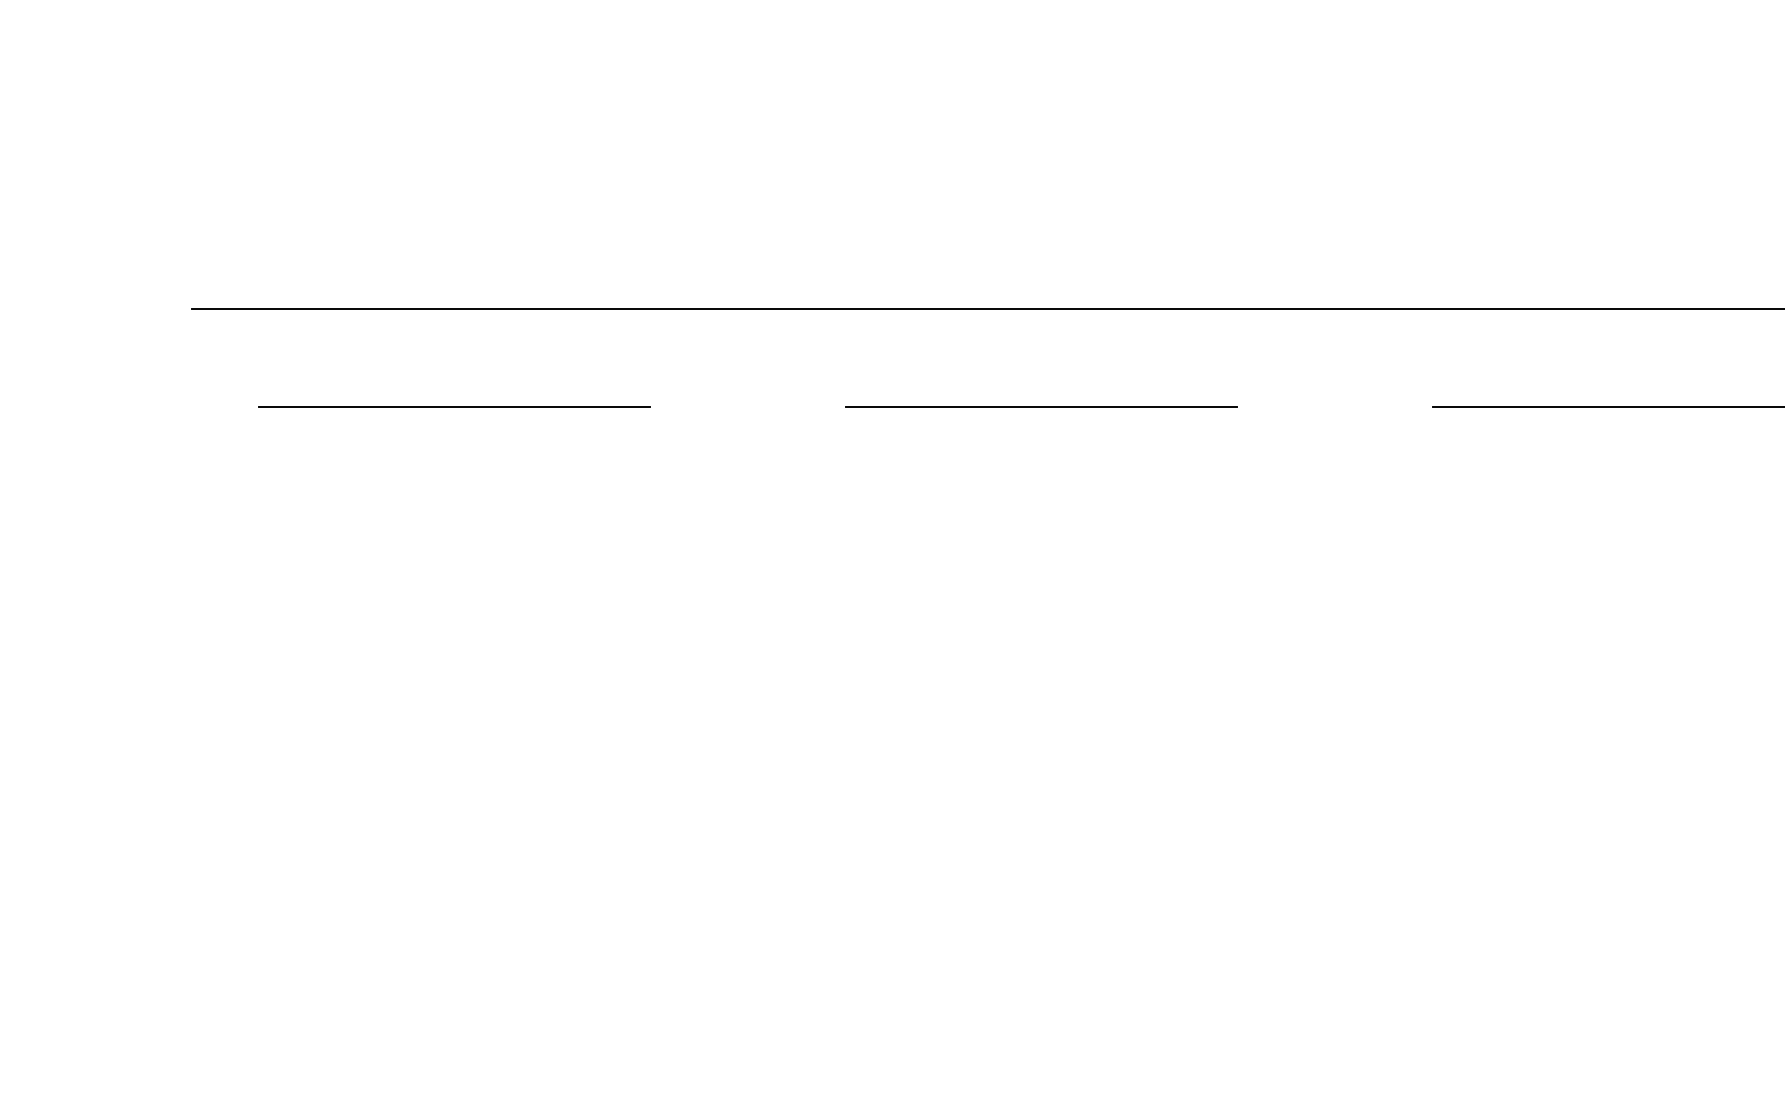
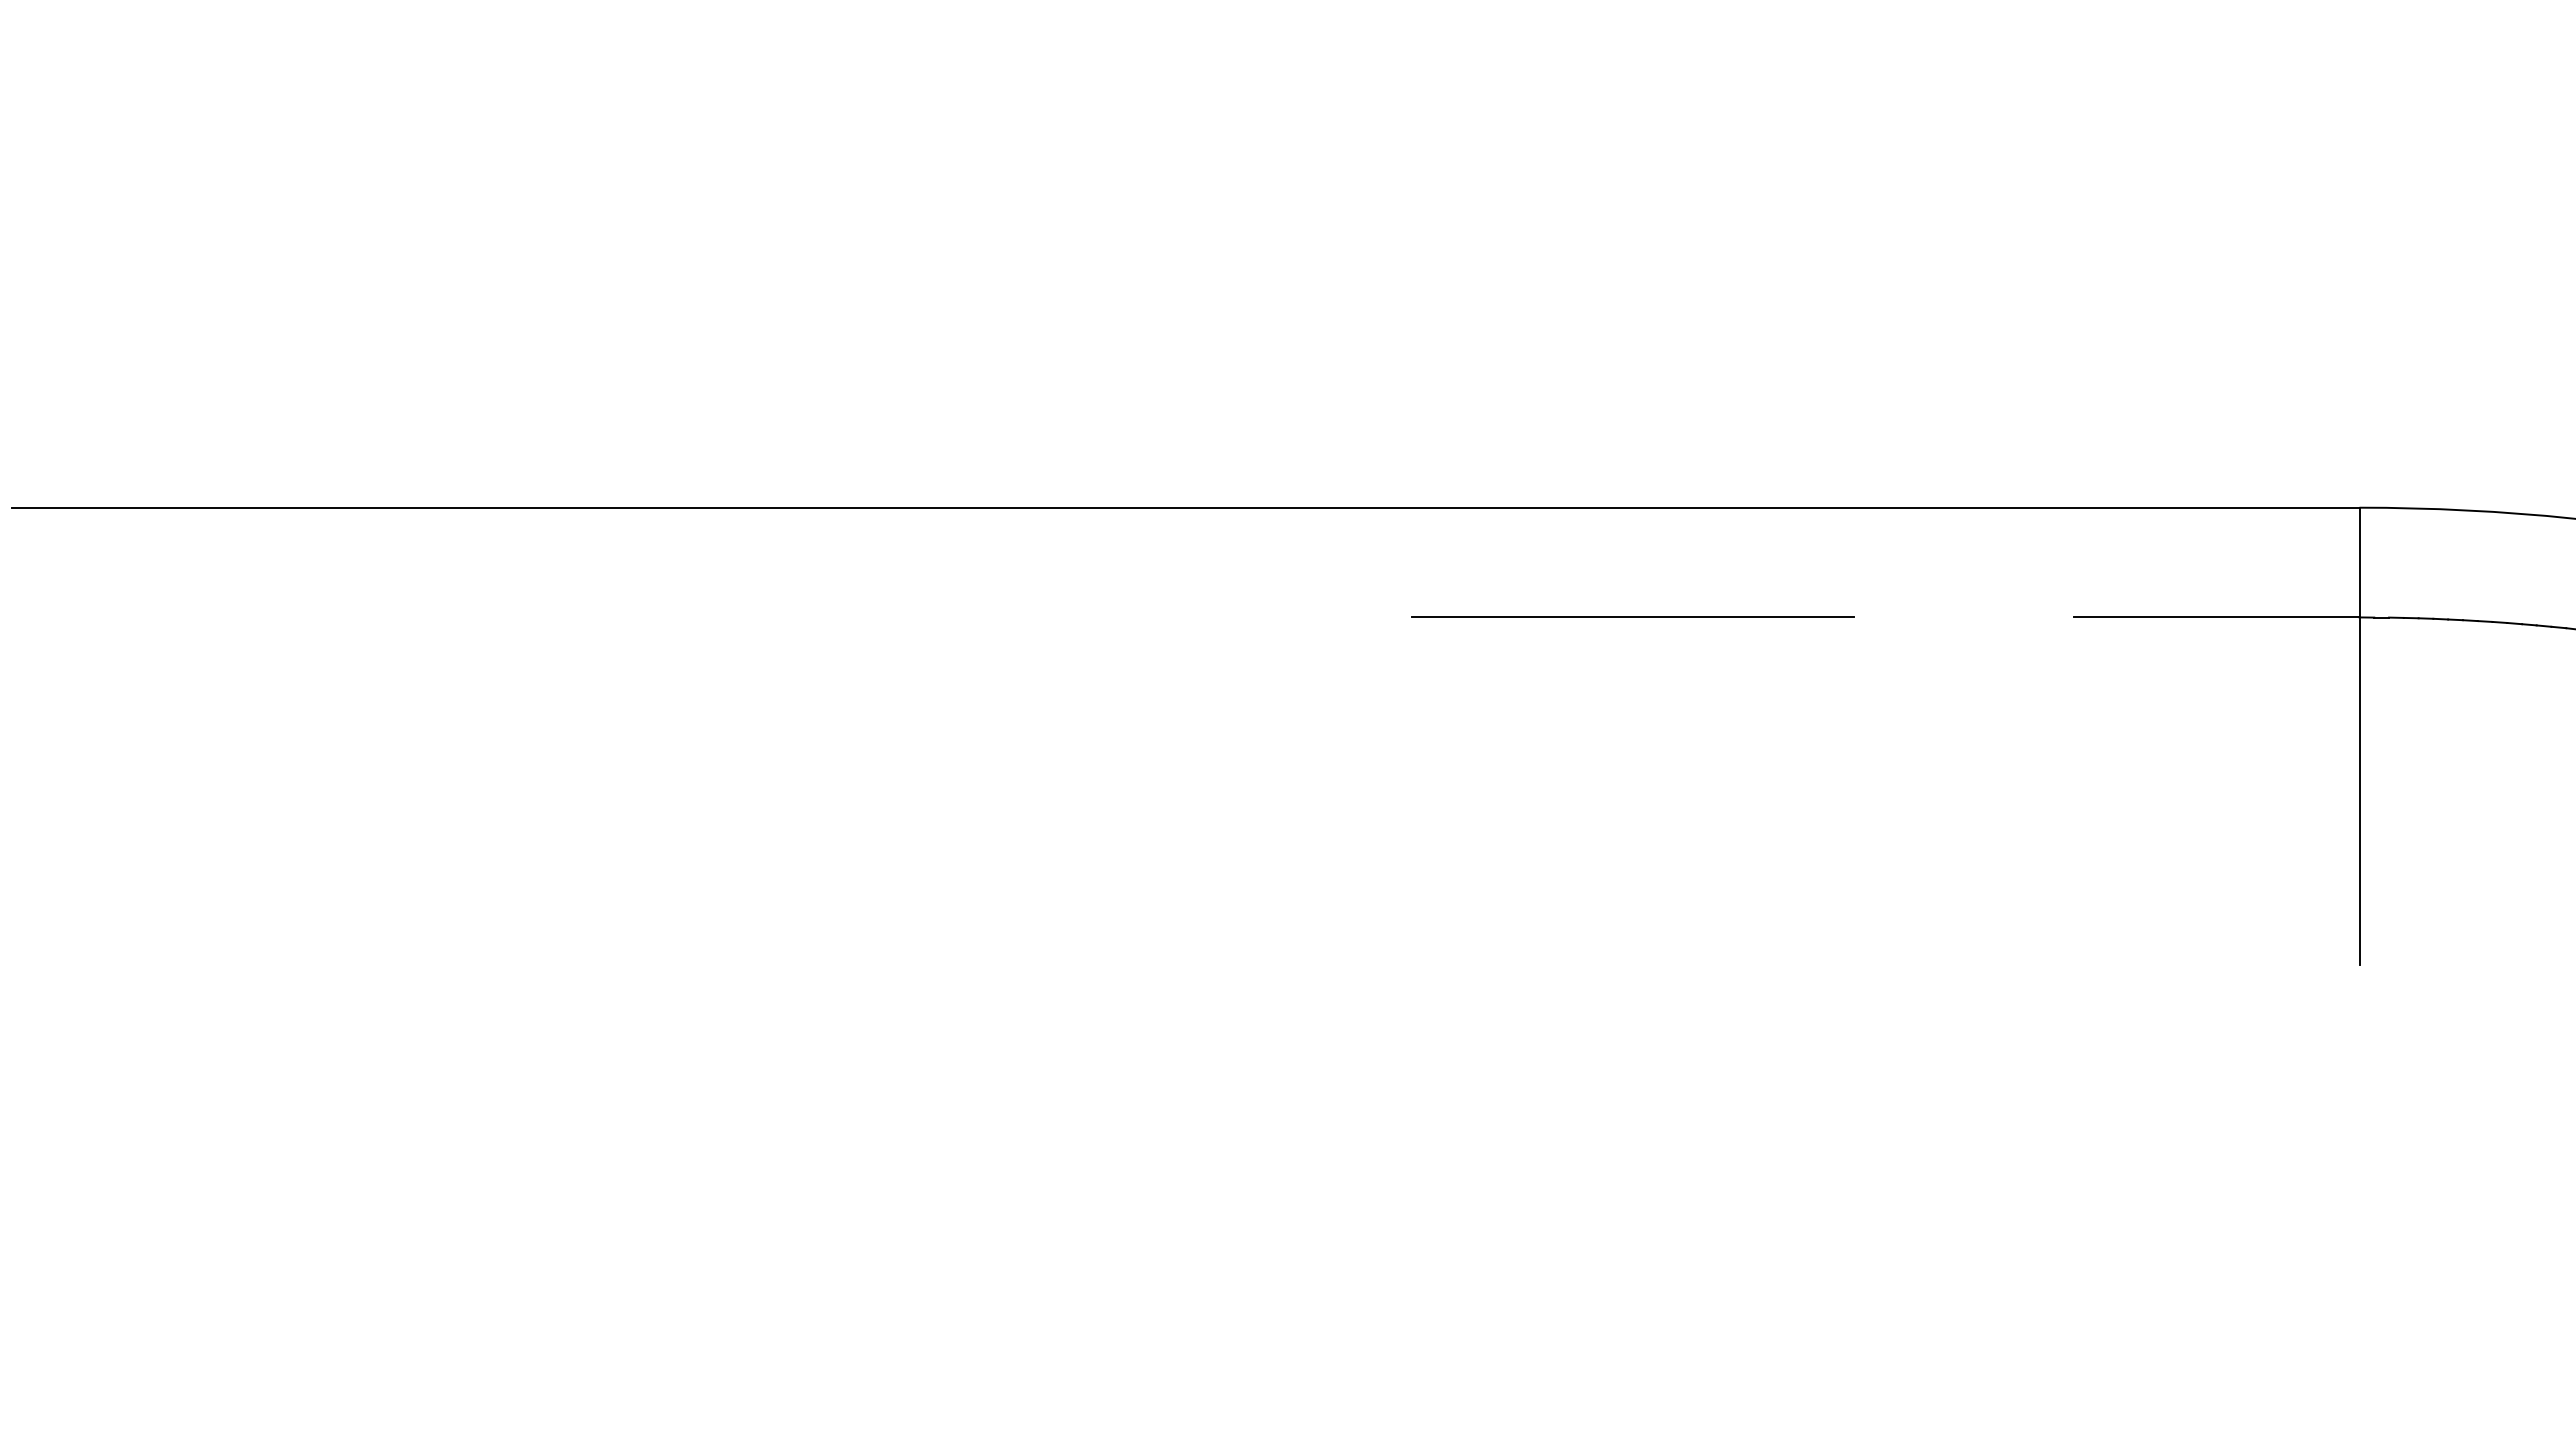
line: (453, 406) -> (307, 617), removed
line: (1041, 406) -> (970, 617), removed

